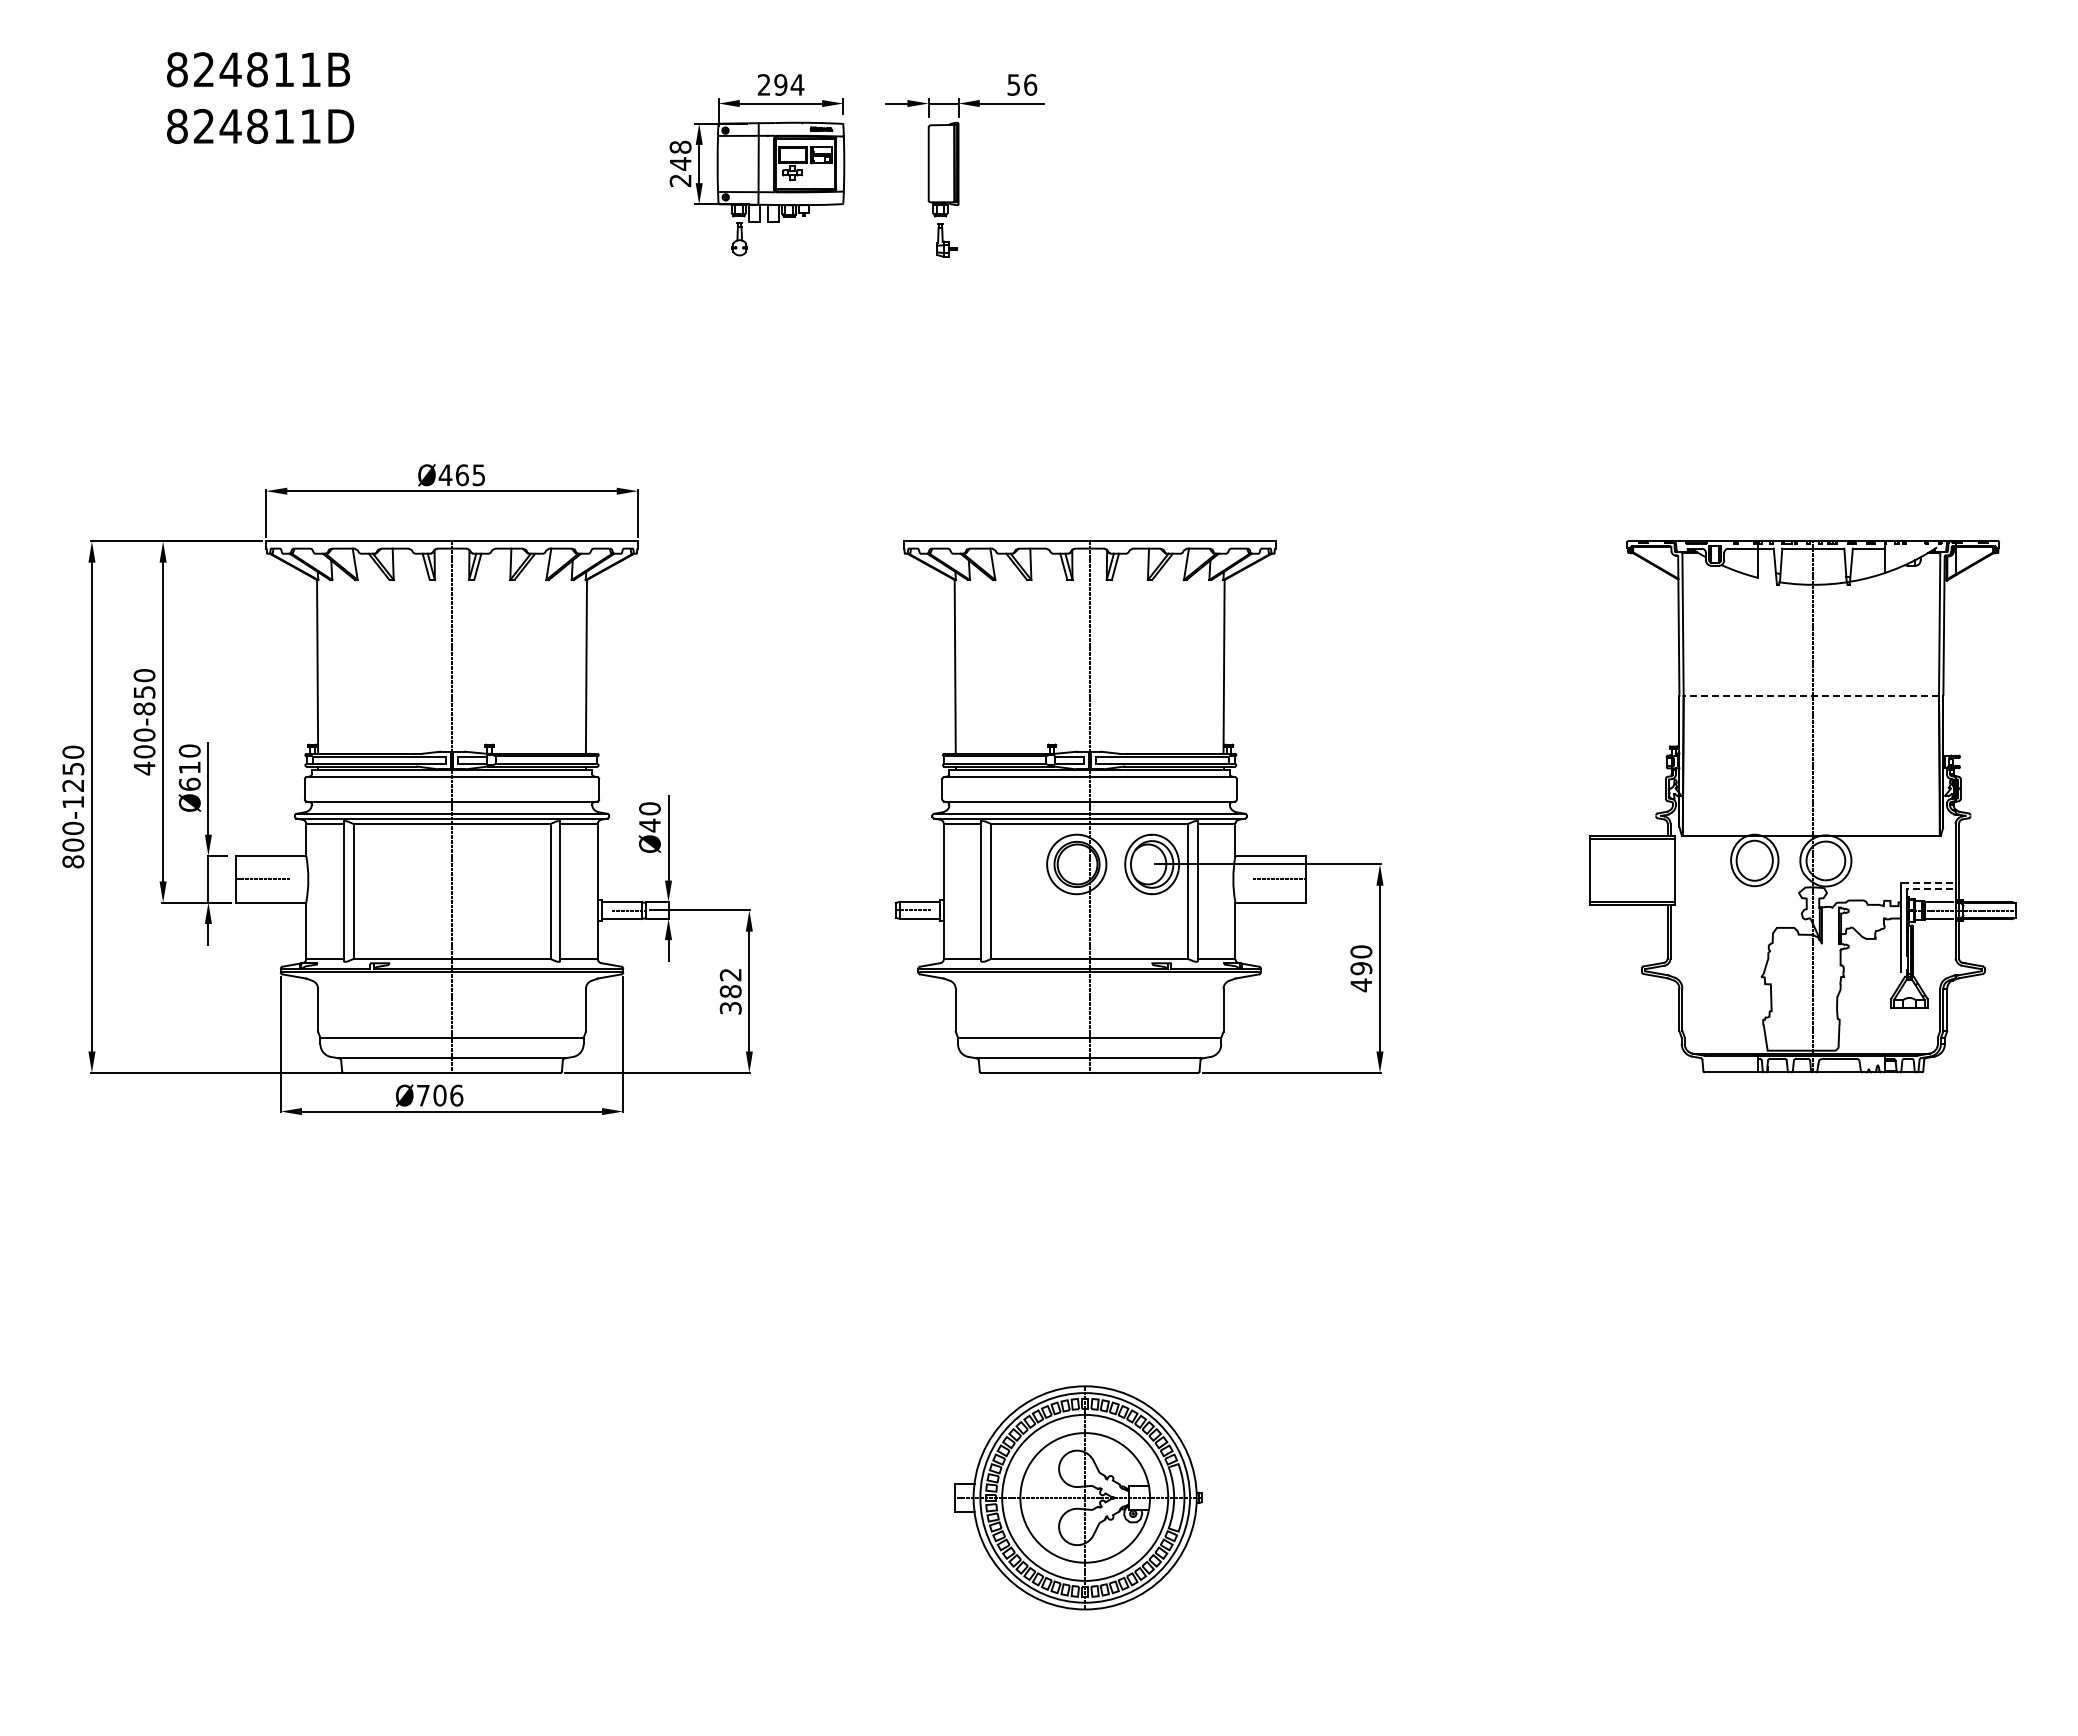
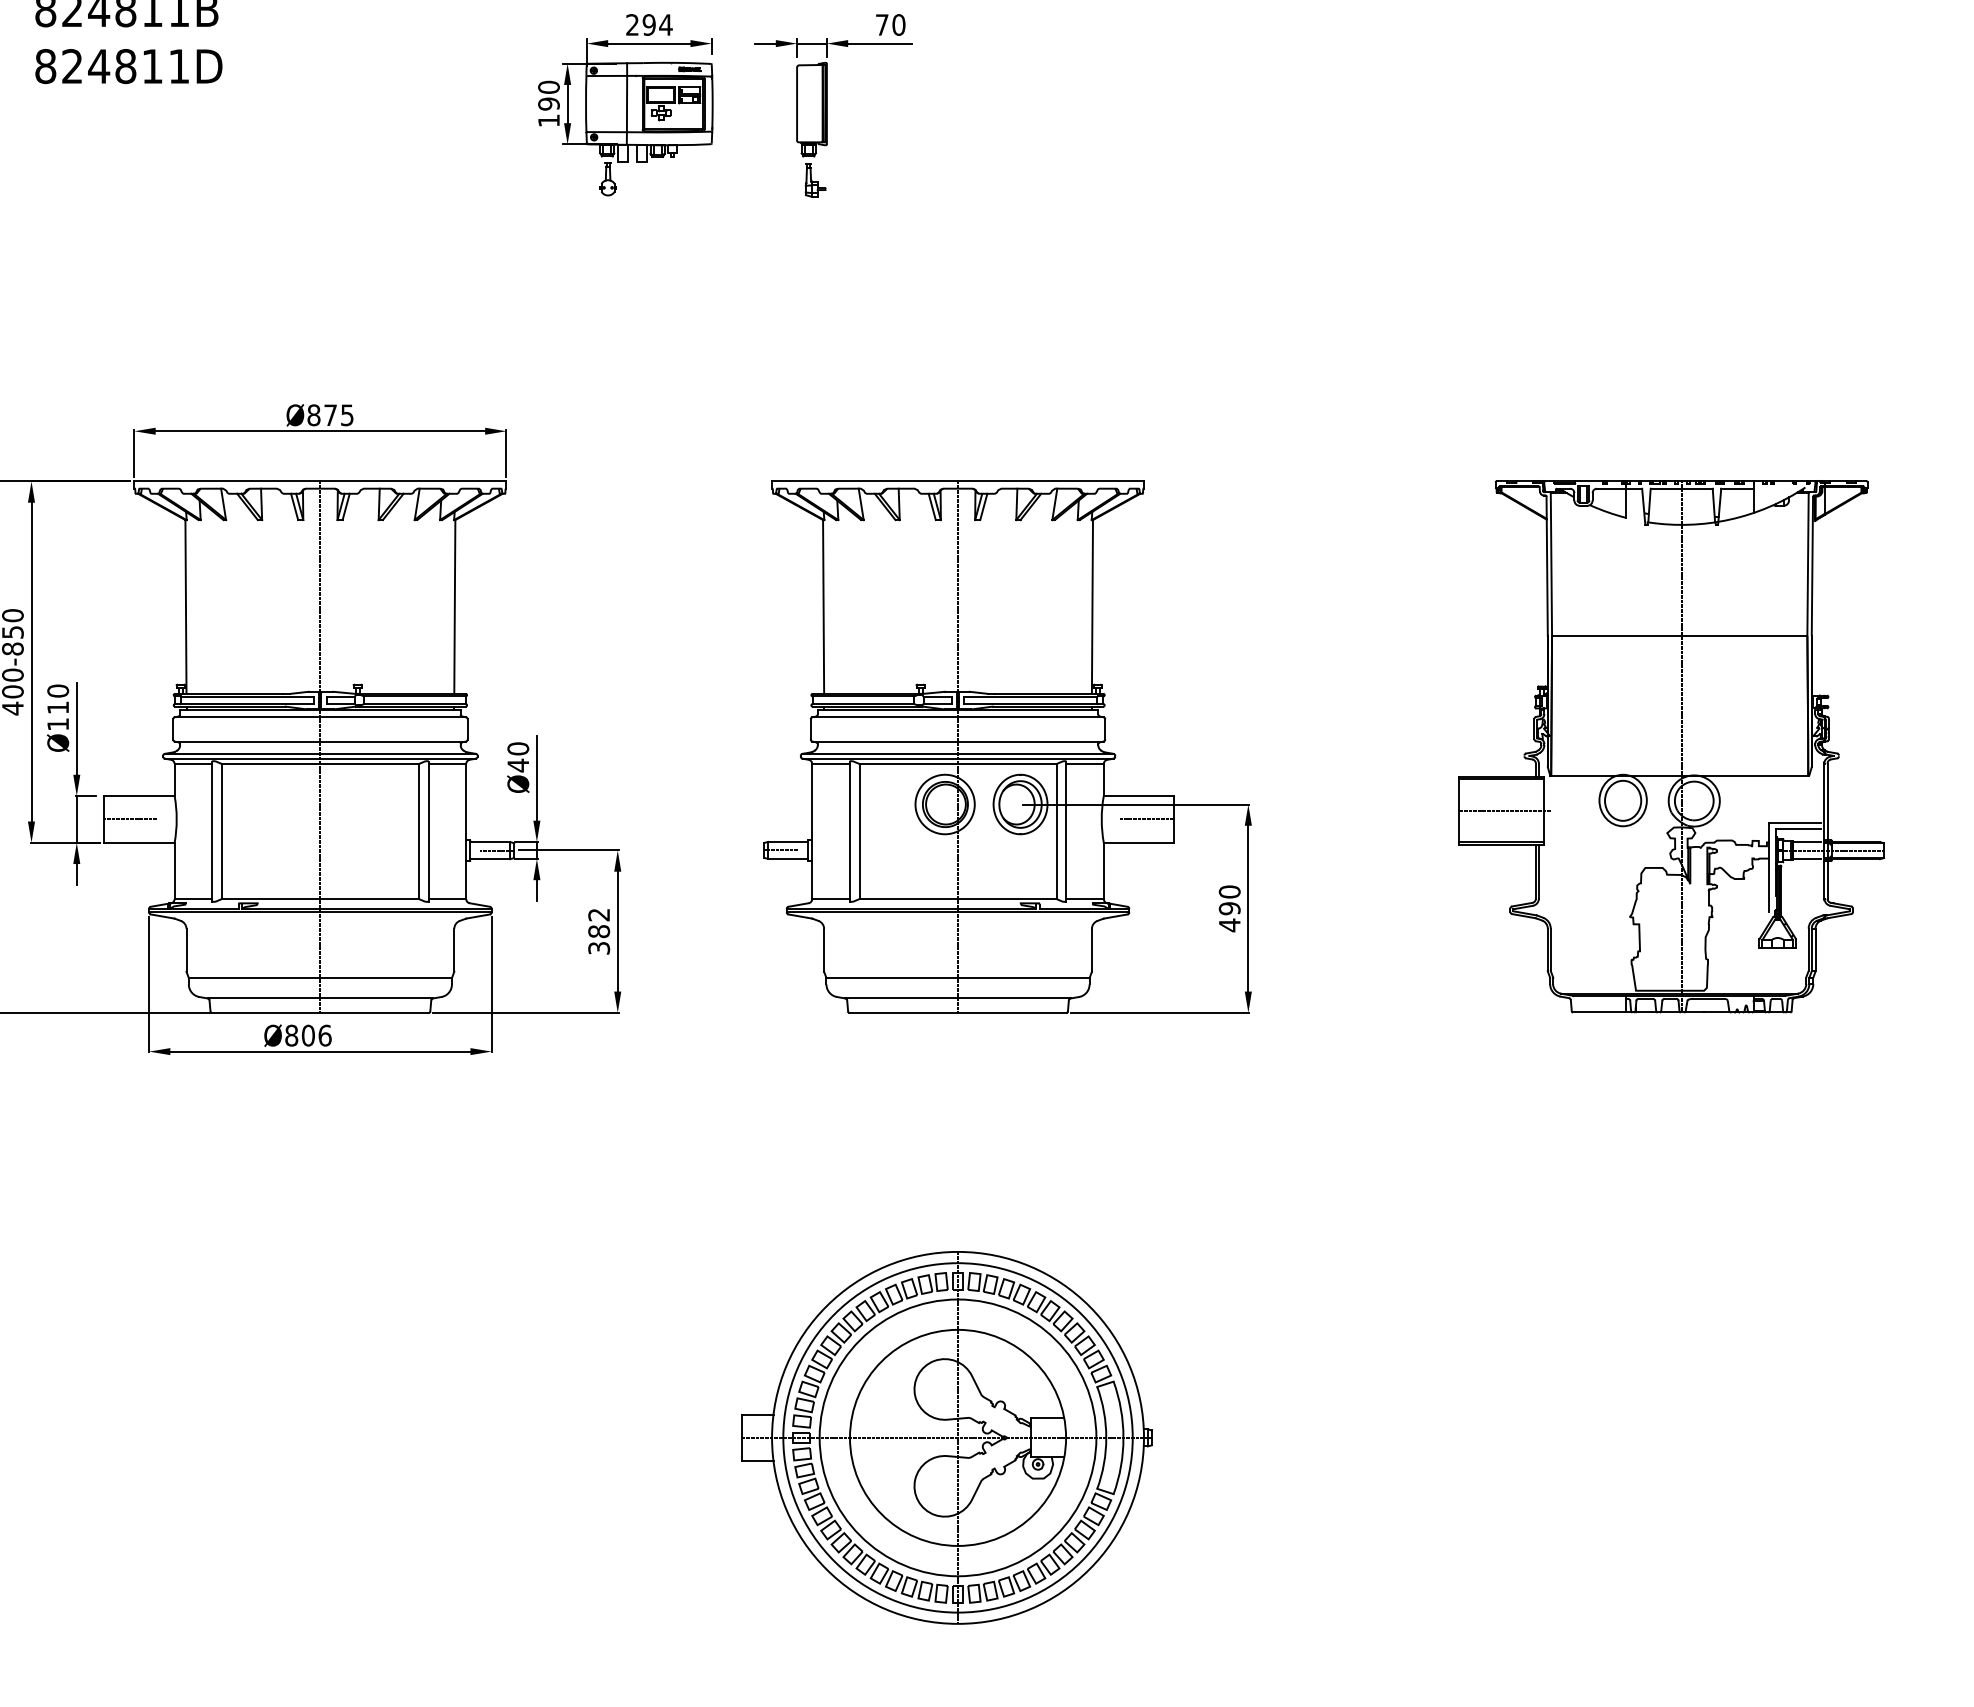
text: (1022, 84) -> (890, 24), 56 -> 70
text: (680, 163) -> (548, 103), 248 -> 190
text: (453, 475) -> (321, 415), Ø465 -> Ø875
line: (1811, 695) -> (1679, 635), dashed -> solid
text: (189, 783) -> (57, 723), Ø610 -> Ø110
line: (1636, 870) -> (1504, 810), added
line: (1926, 882) -> (1794, 822), dashed -> solid
line: (1929, 889) -> (1797, 829), dashed -> solid
text: (422, 1095) -> (290, 1035), Ø706 -> Ø806
part: (1078, 1497) -> (946, 1437), size x1.67

